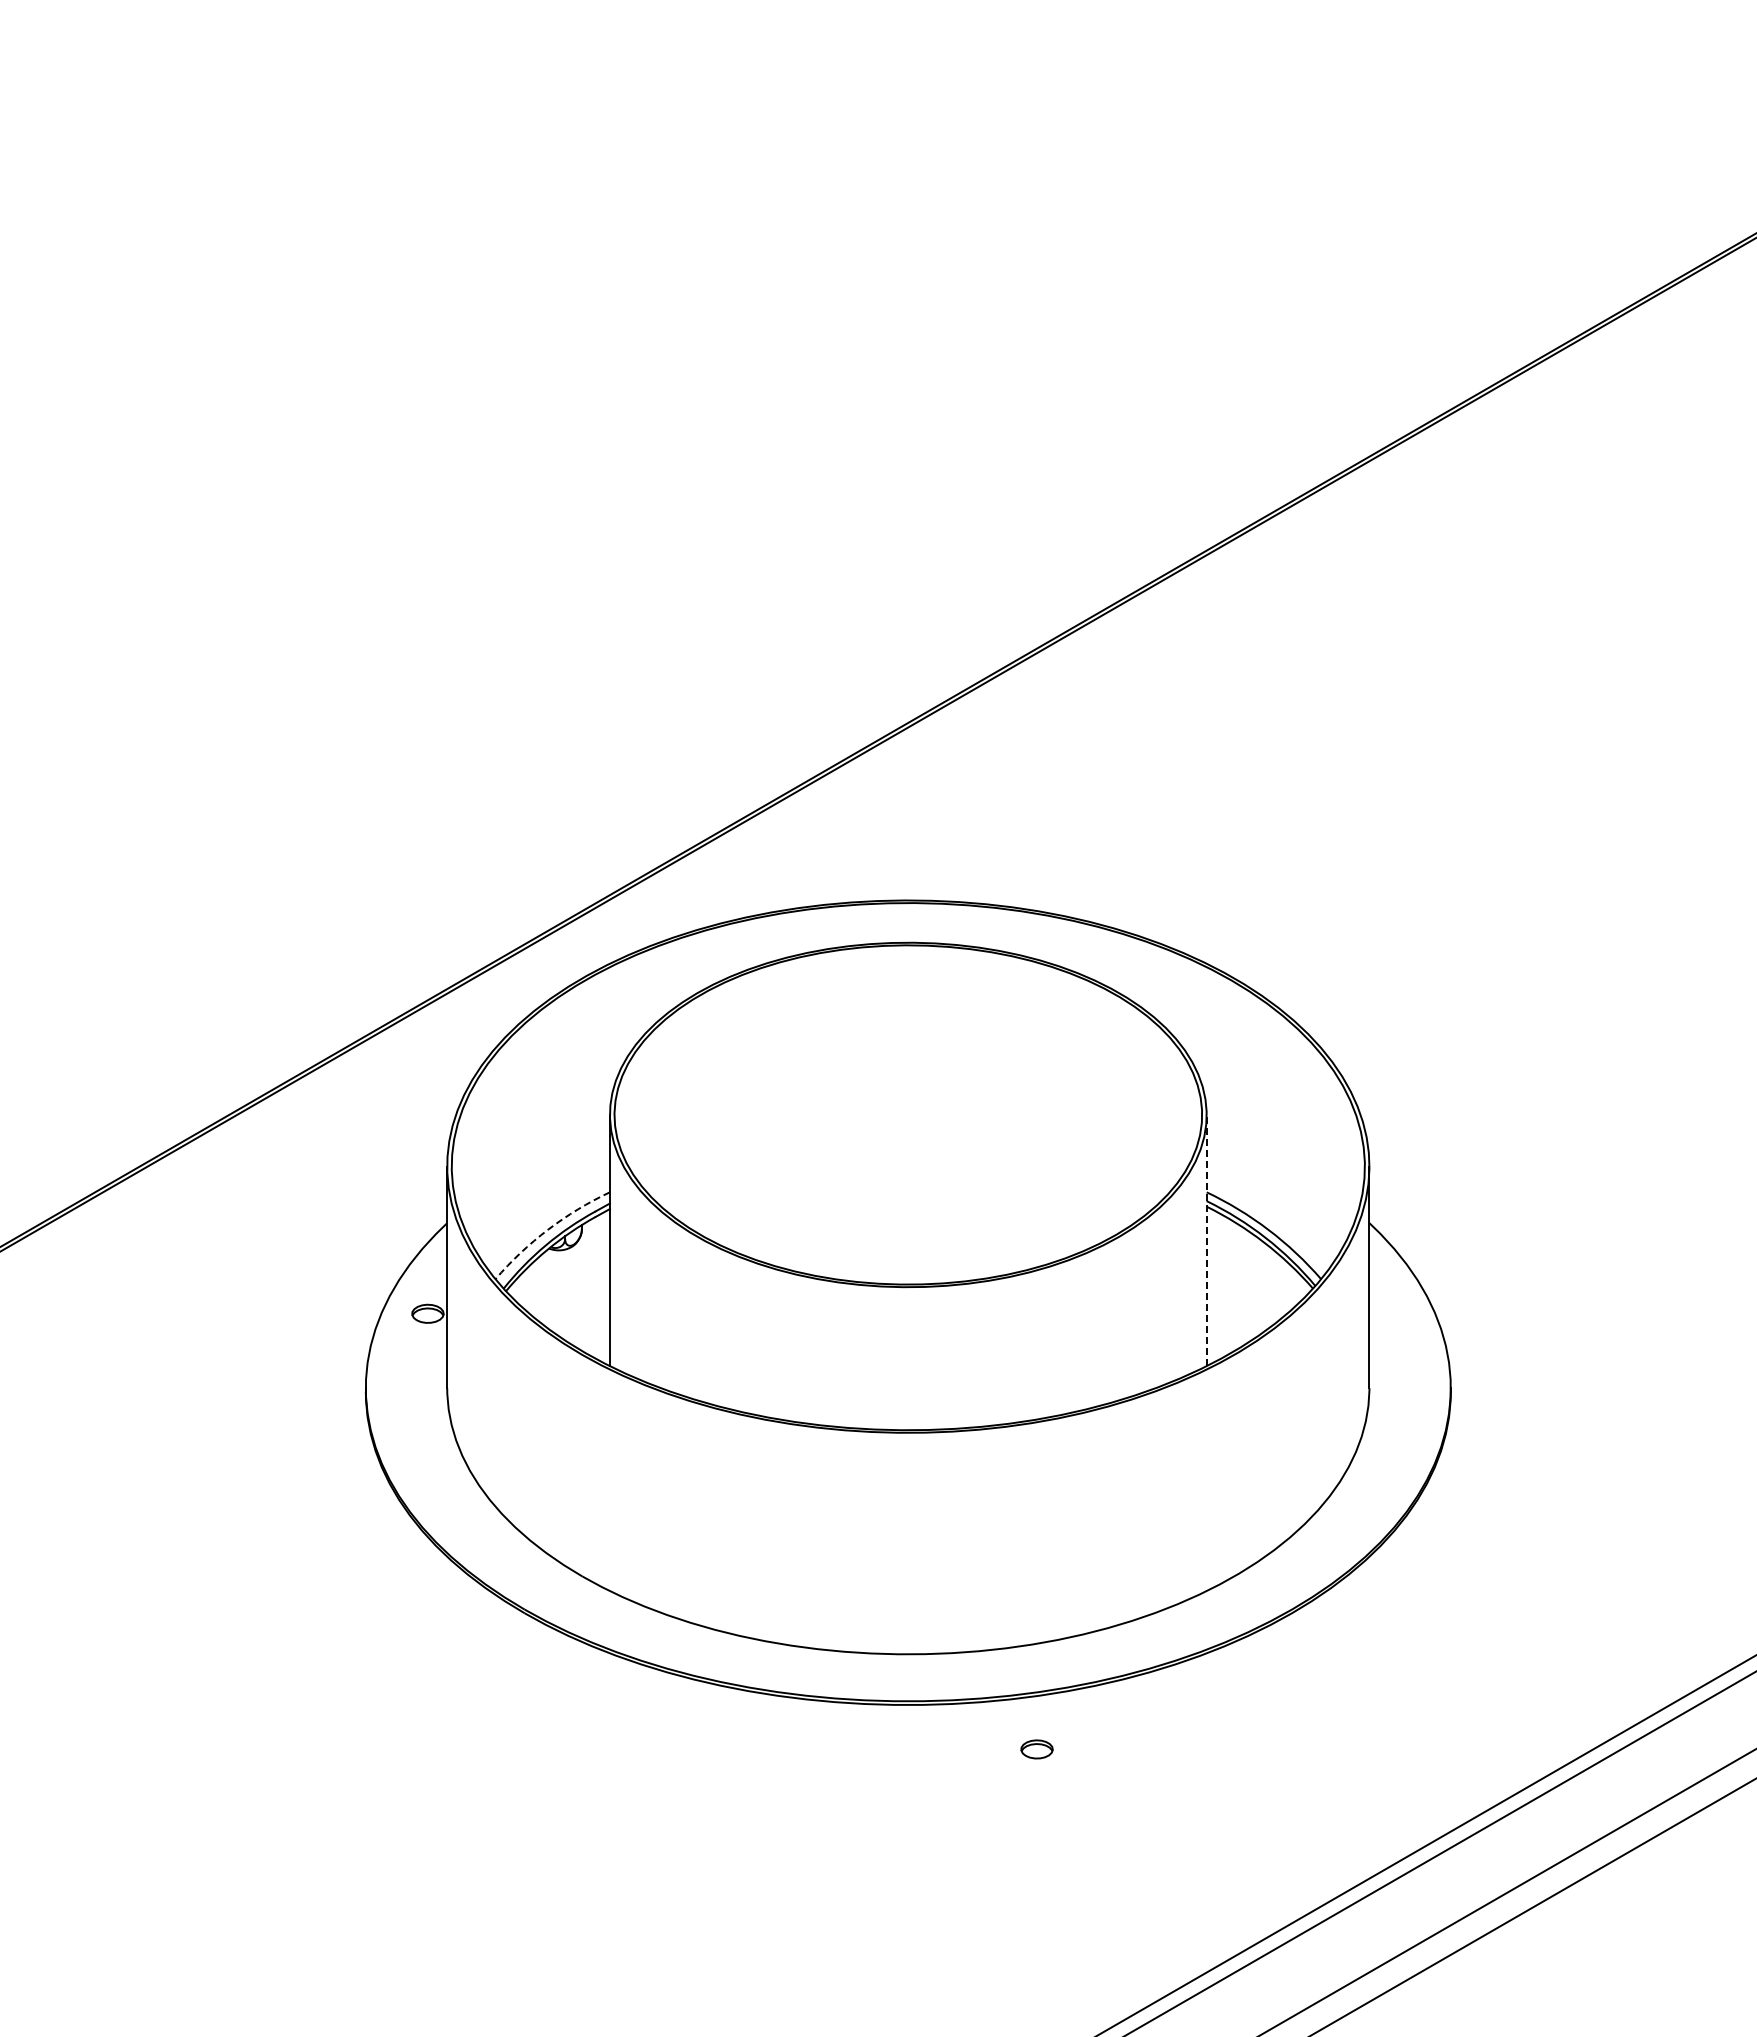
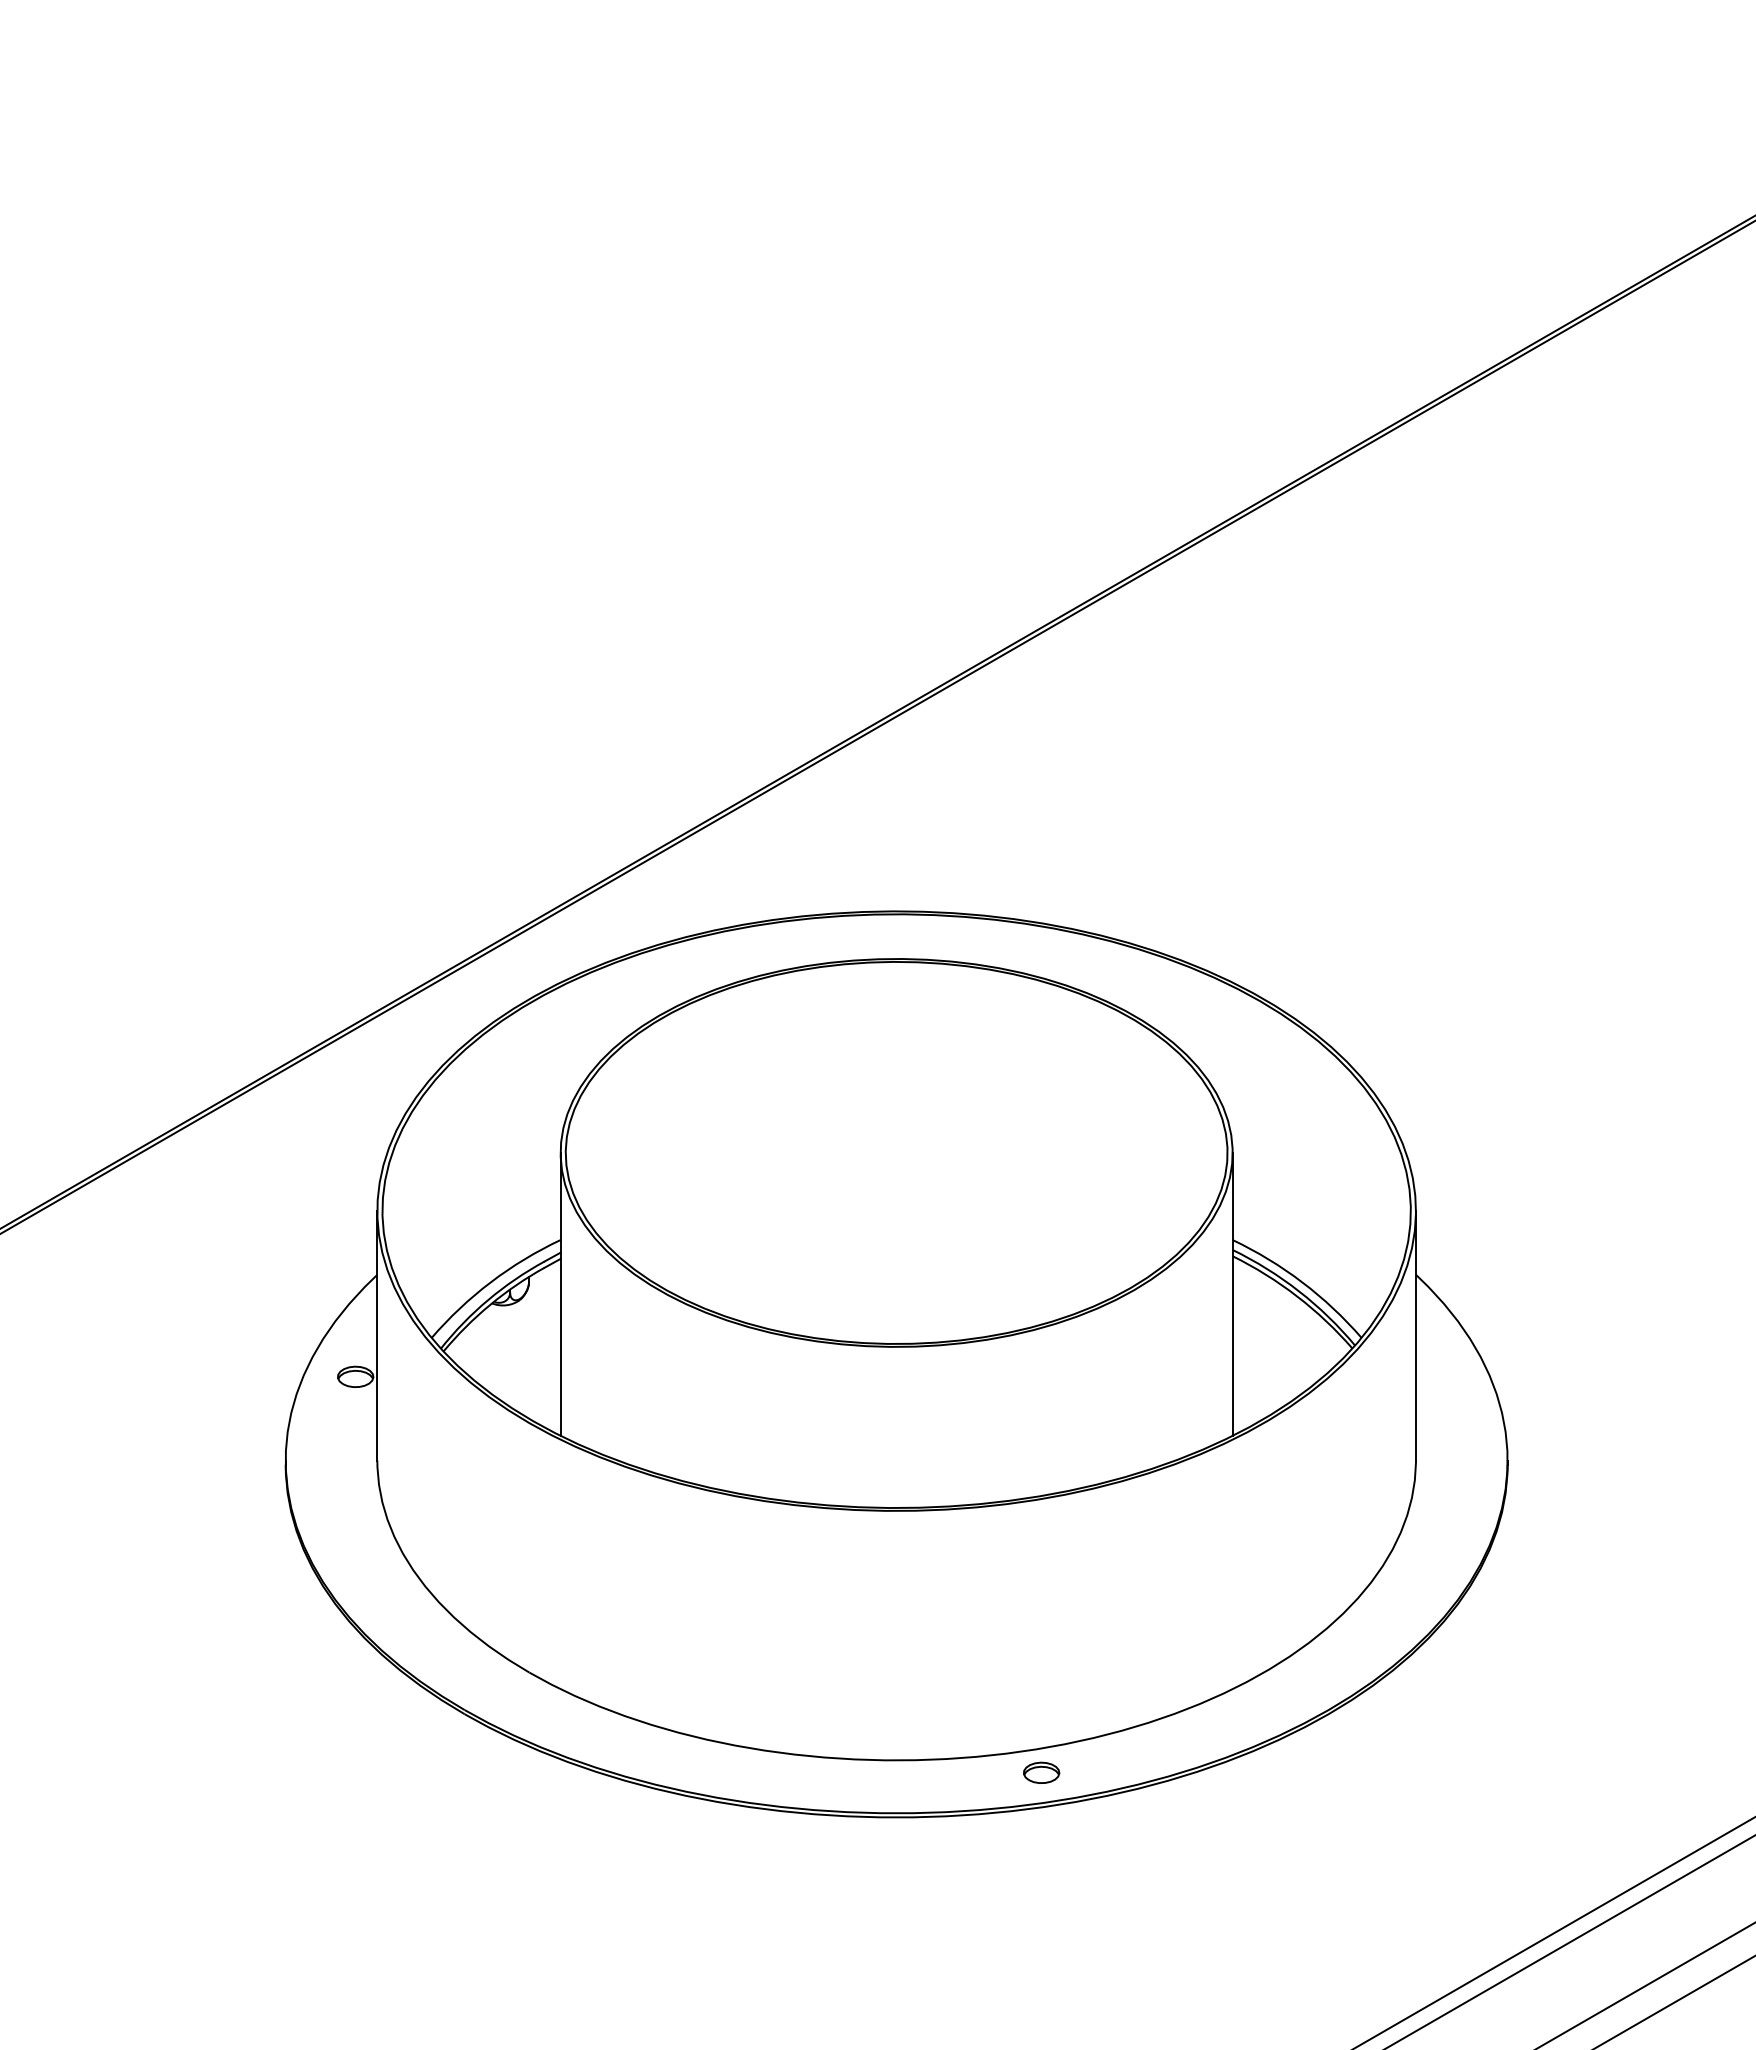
arc: (548, 1229) -> (491, 1281), dashed -> solid
line: (1206, 1240) -> (1232, 1294), dashed -> solid
part: (1036, 1749) -> (1041, 1772), moved

